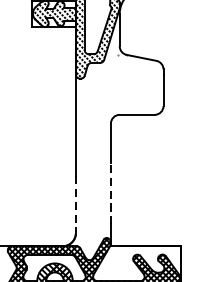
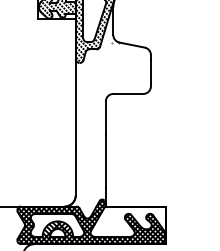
line: (110, 193) -> (105, 161), dashed -> solid
line: (75, 205) -> (75, 171), dashed -> solid

